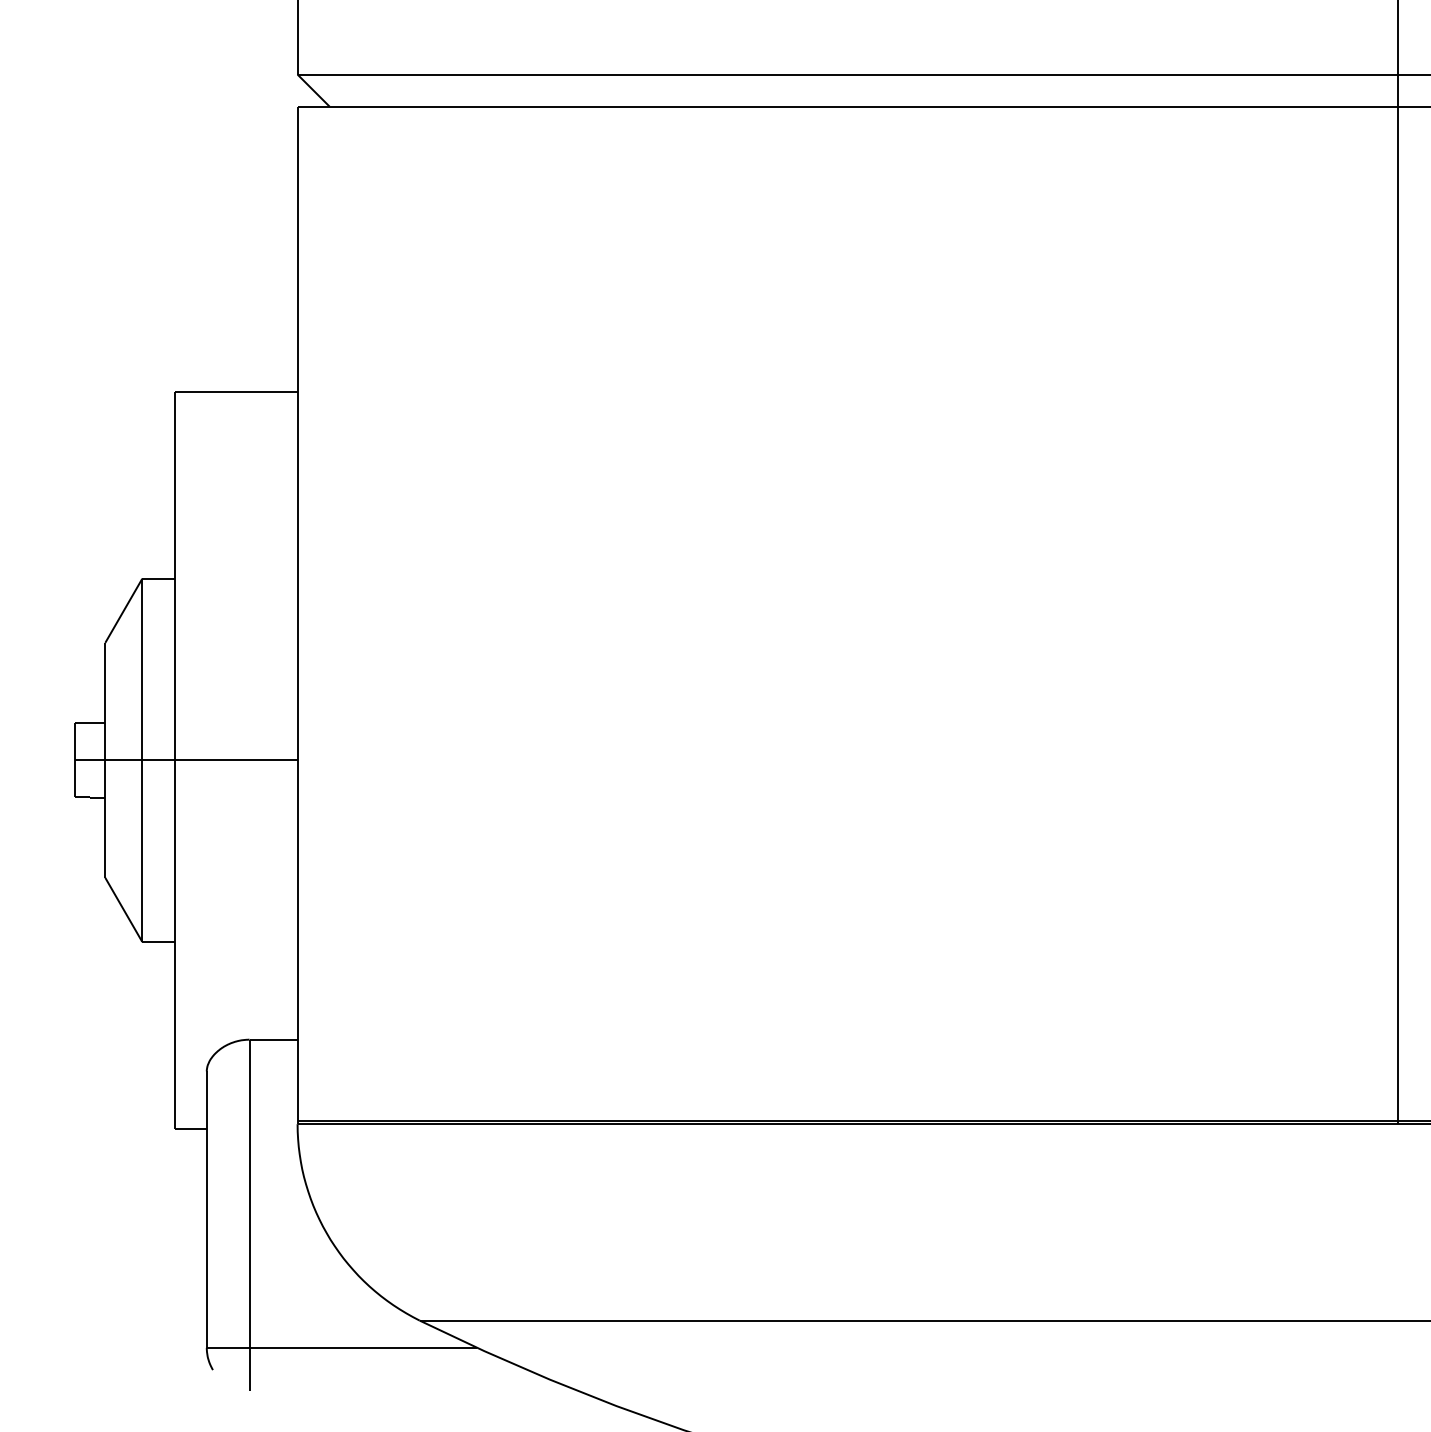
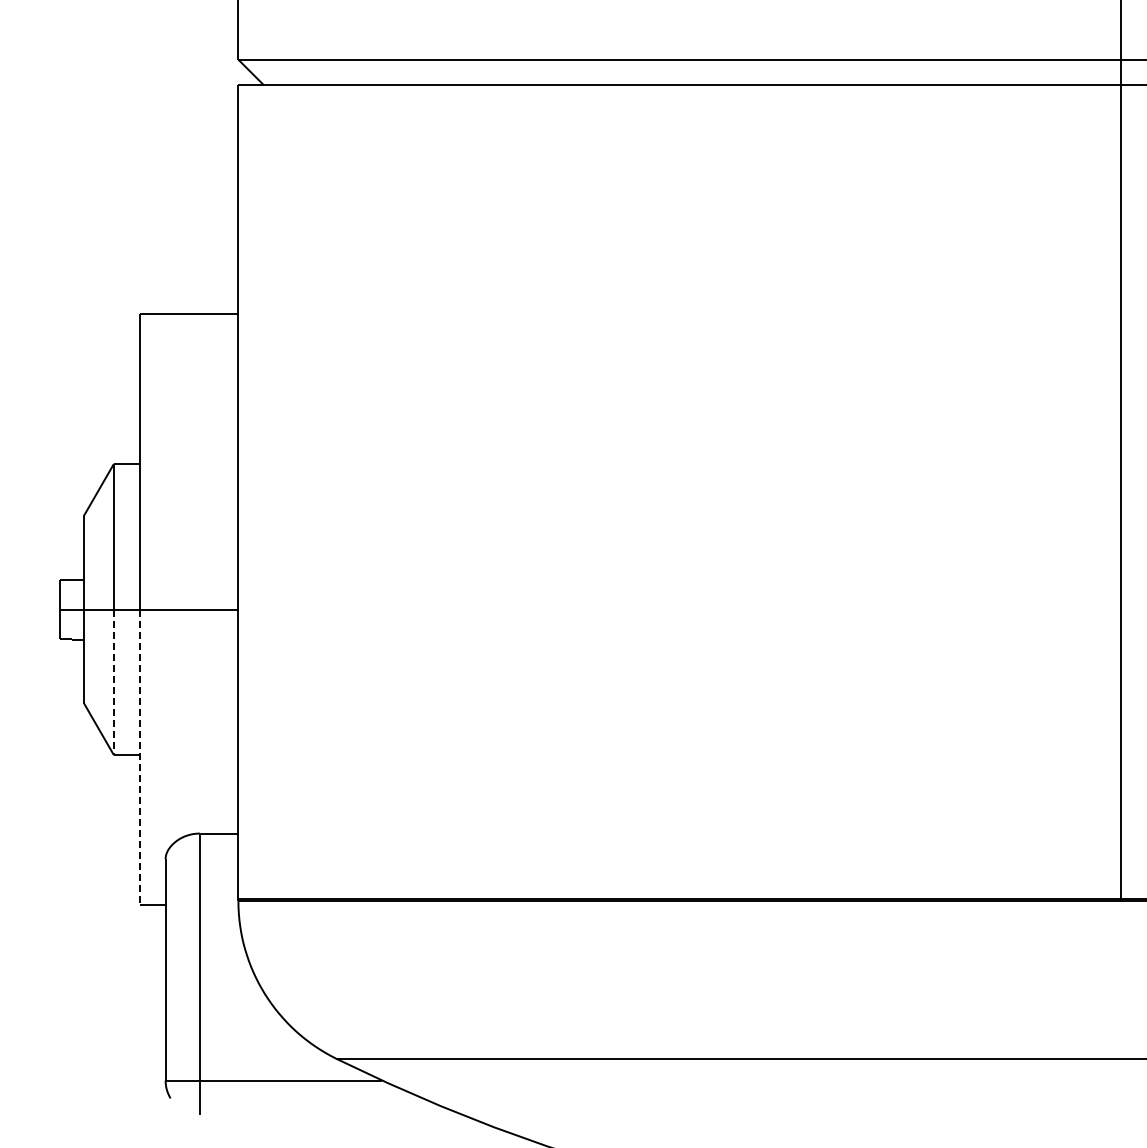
line: (141, 851) -> (113, 682), solid -> dashed
line: (174, 944) -> (139, 757), solid -> dashed

